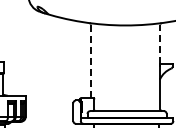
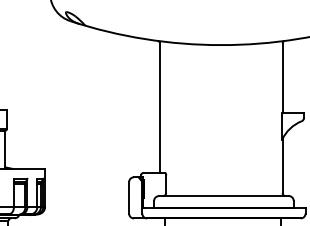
line: (160, 44) -> (282, 78), dashed -> solid
line: (90, 61) -> (159, 108), dashed -> solid

